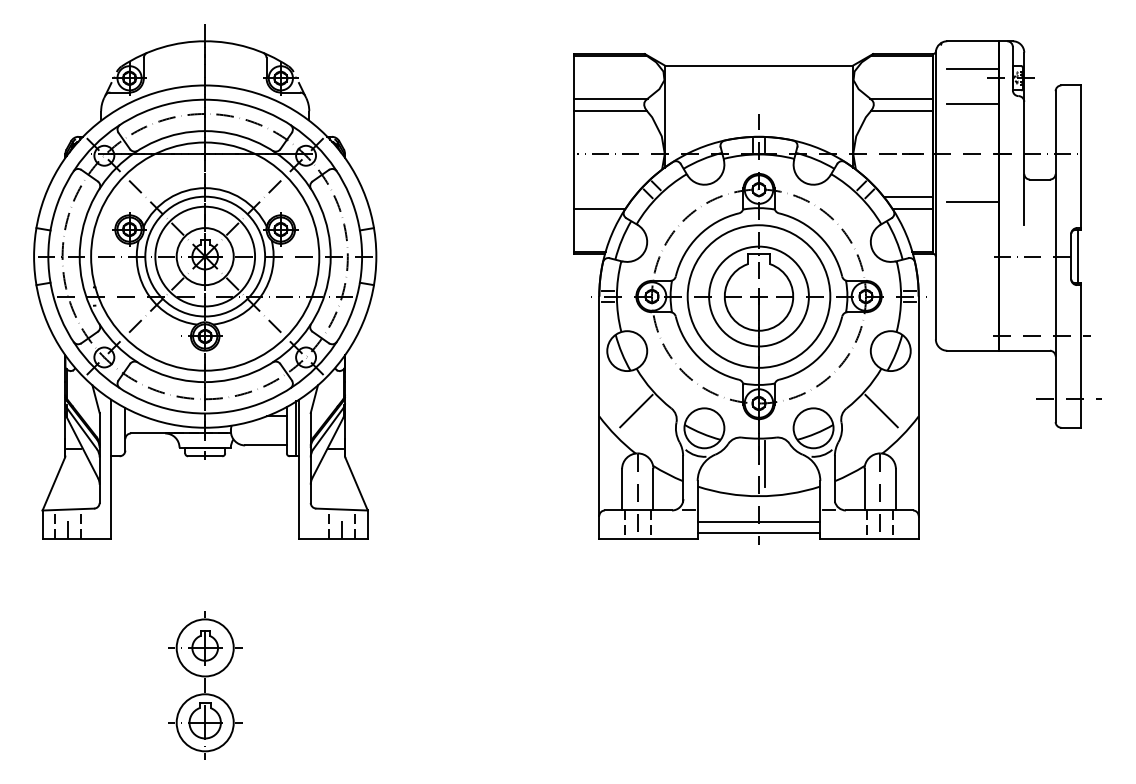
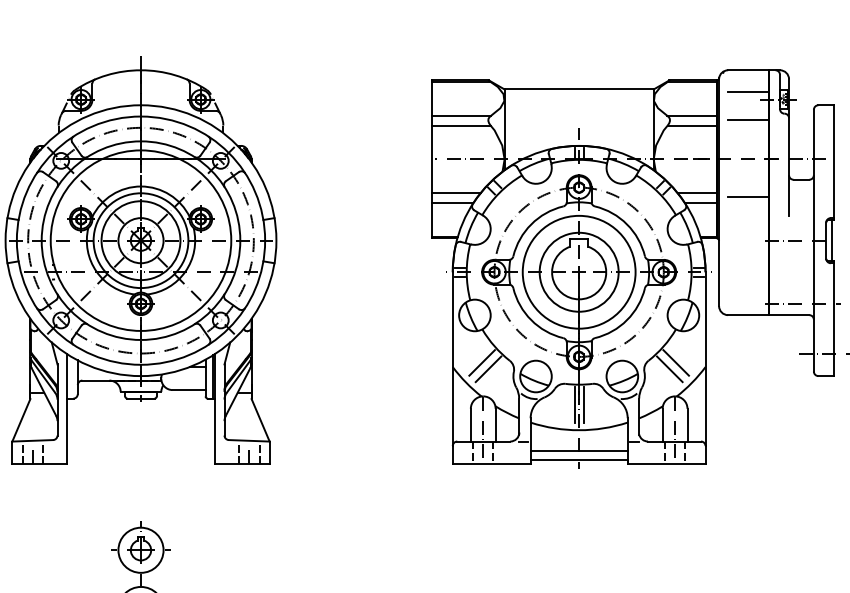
line: (603, 196) -> (456, 193), added
line: (644, 419) -> (488, 369), added
line: (873, 419) -> (669, 369), added
line: (753, 464) -> (574, 405), added

